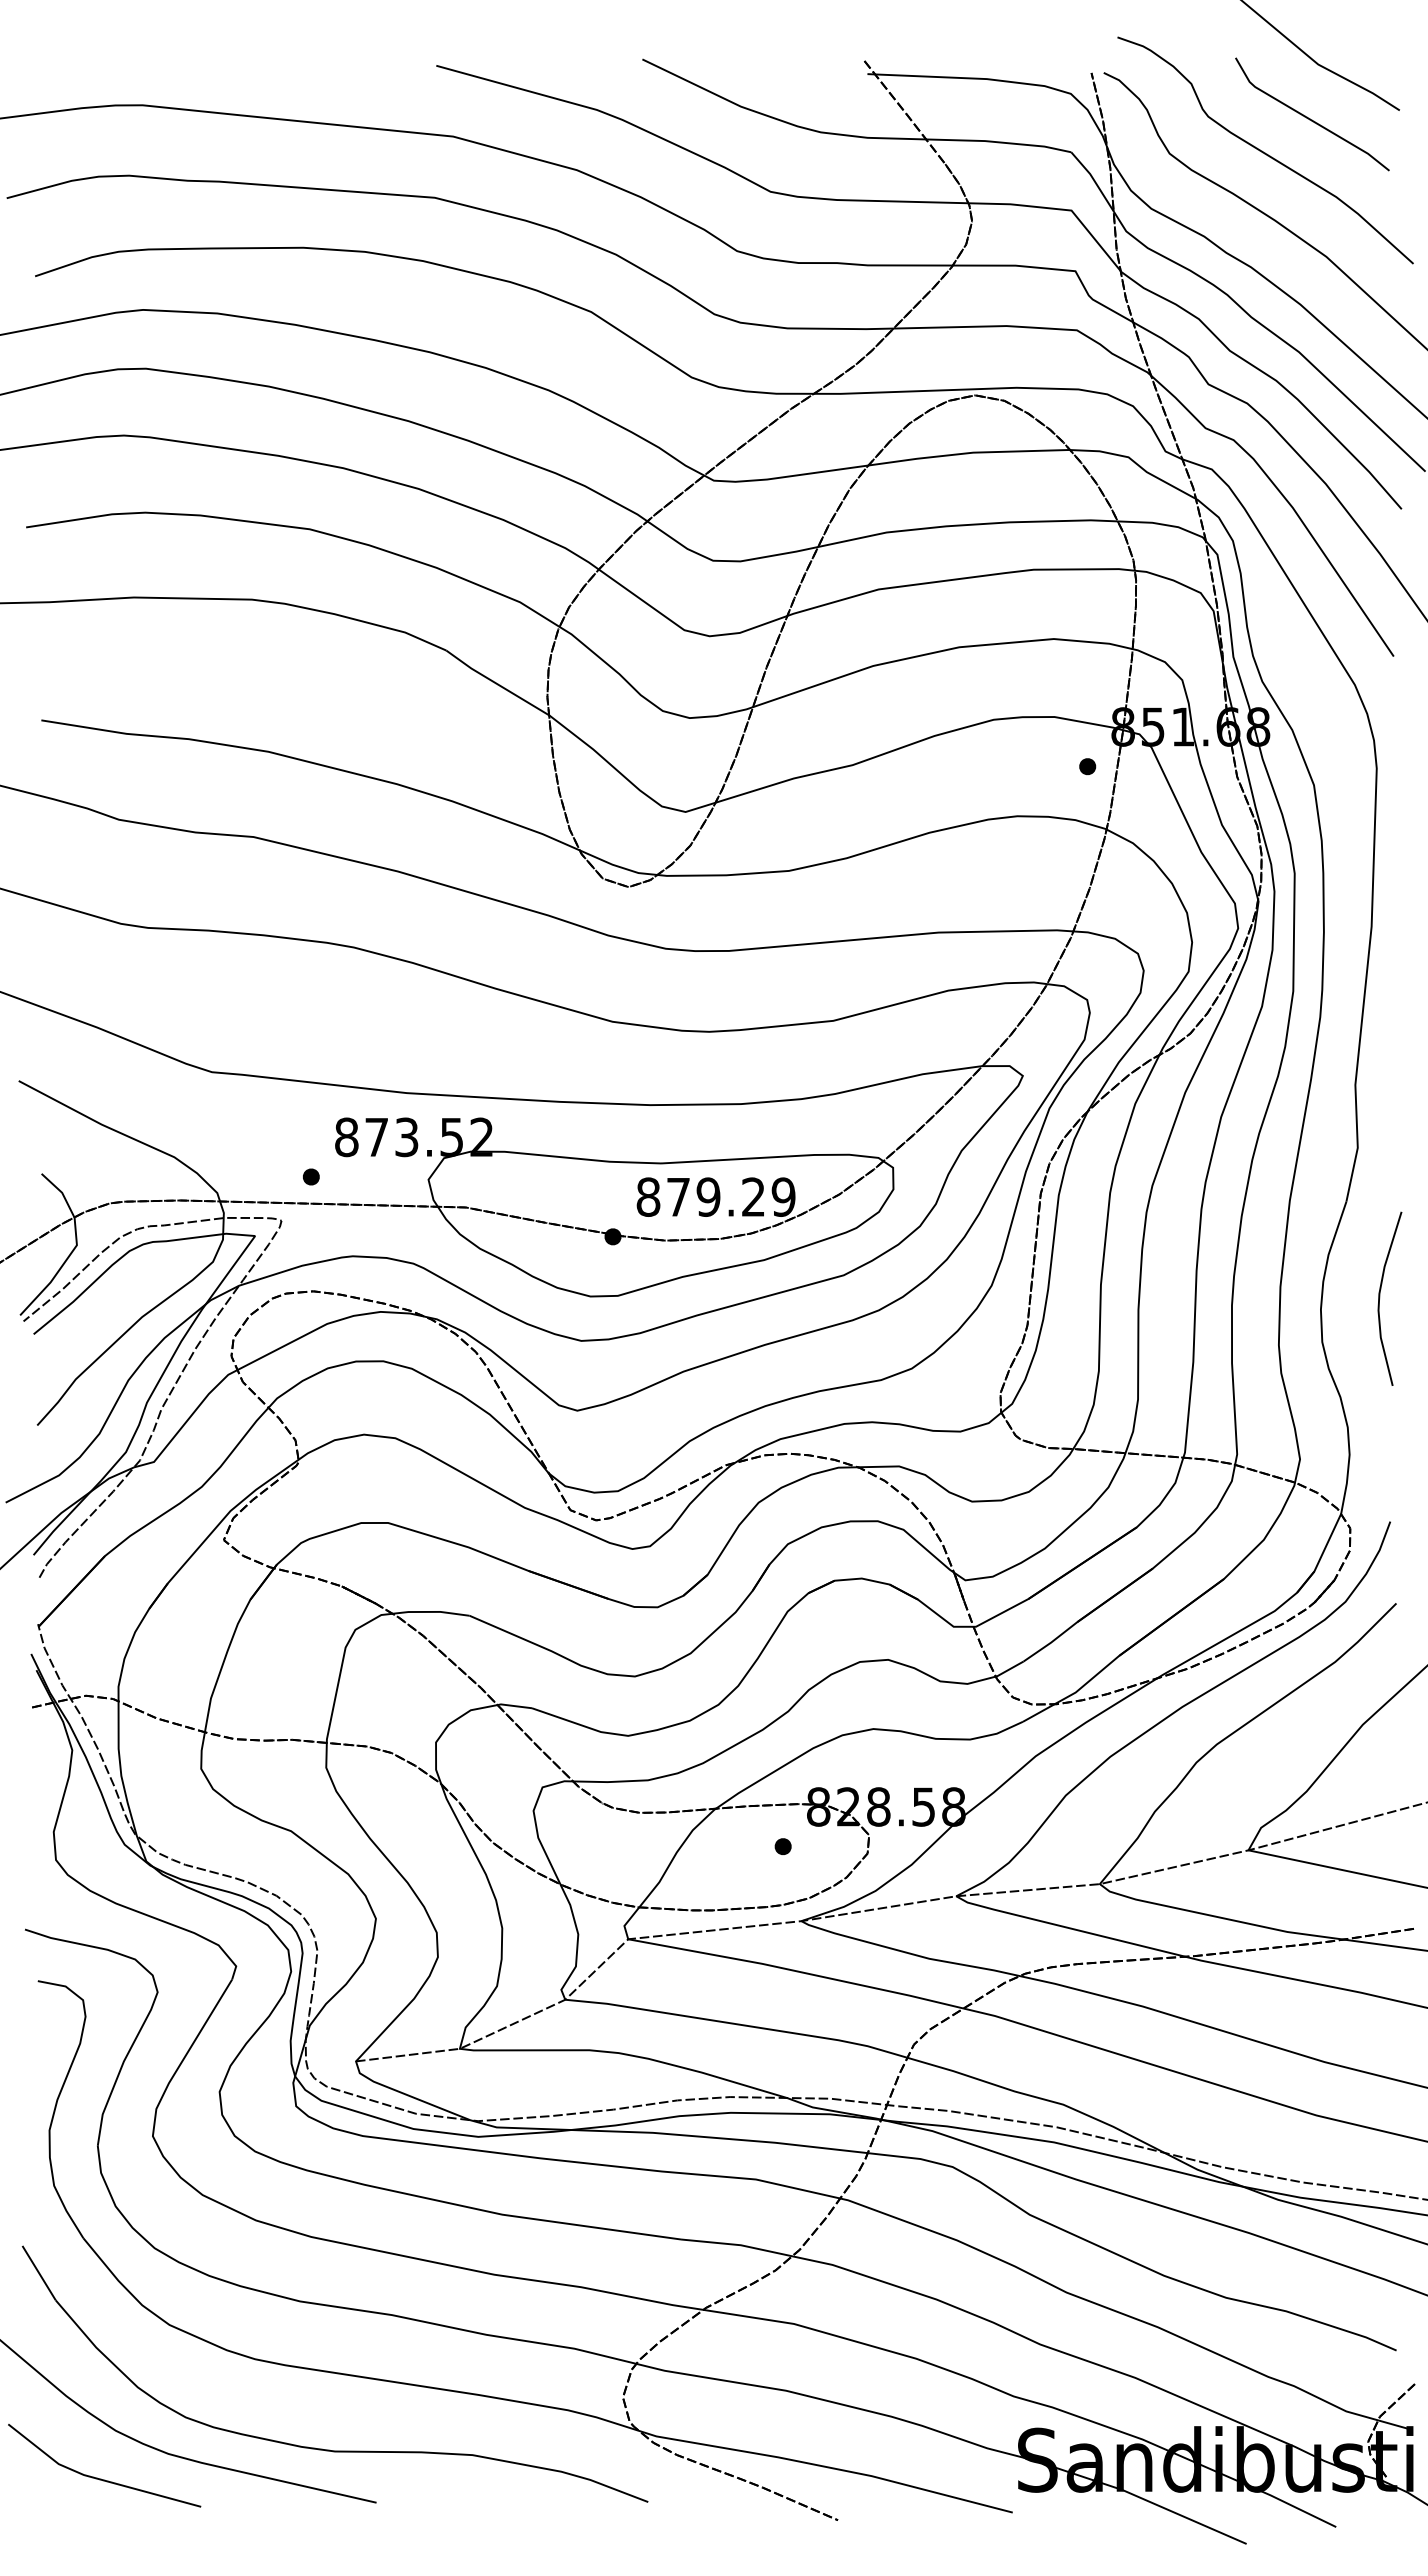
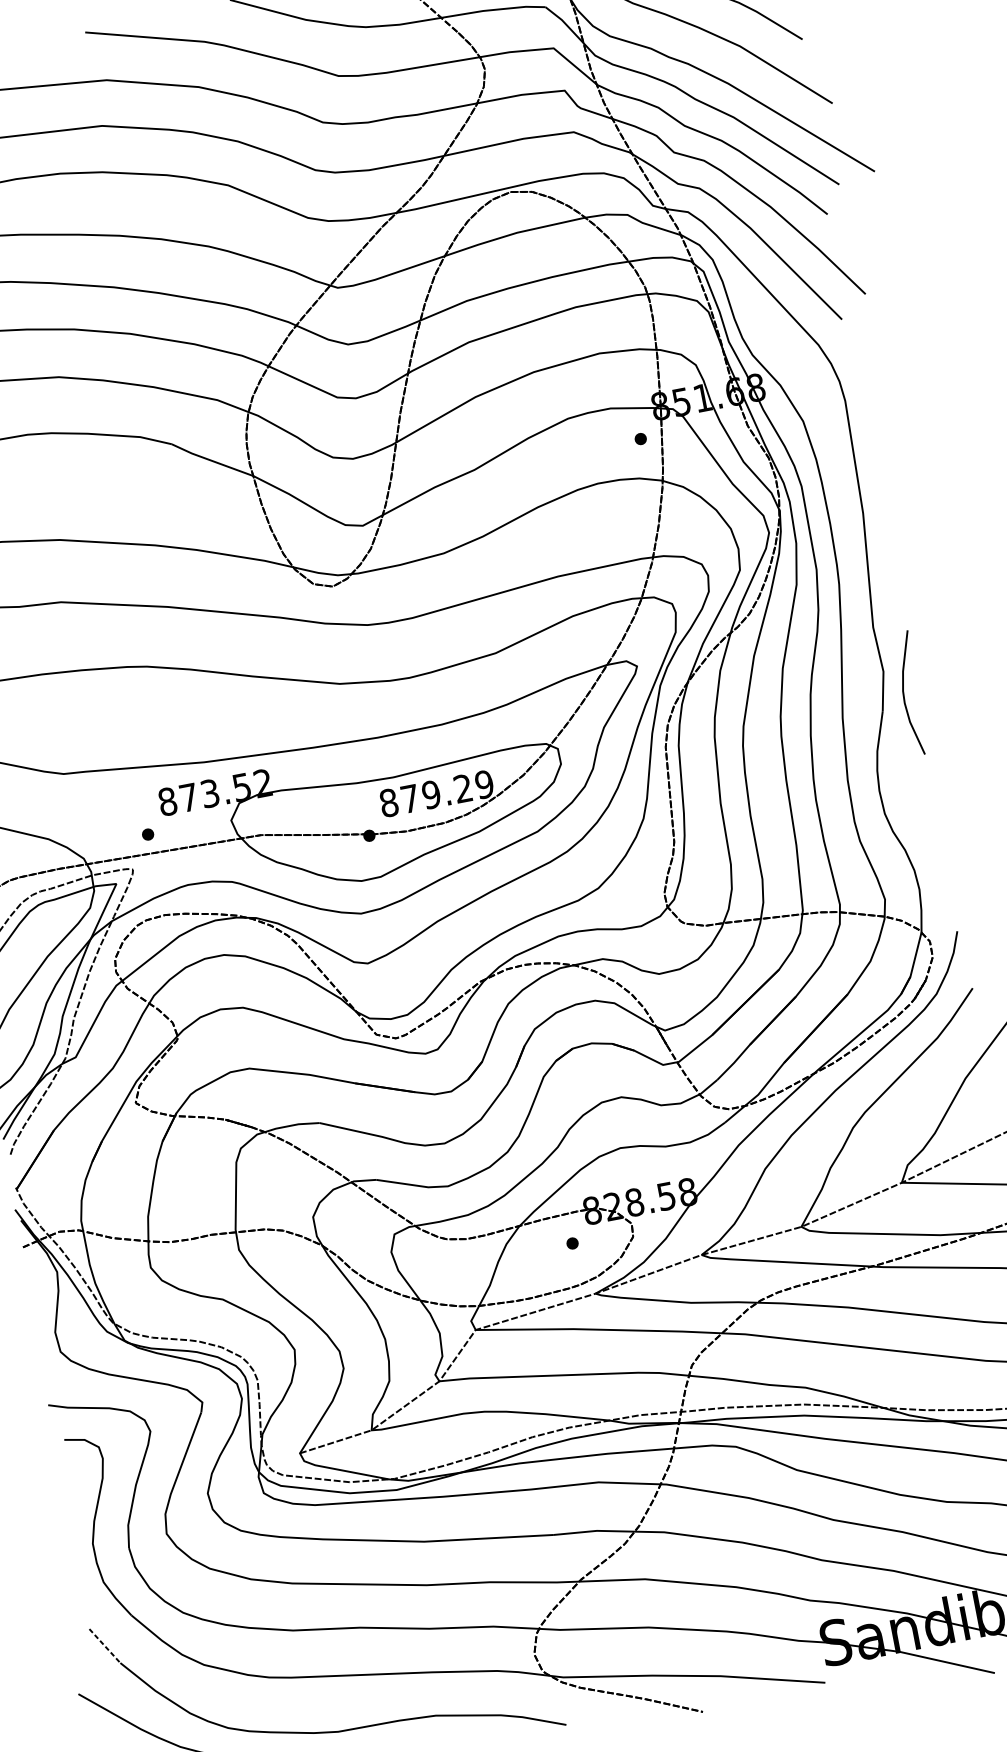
curve: (1380, 1298) -> (904, 694), moved
line: (39, 2273) -> (105, 1646), solid -> dashed

